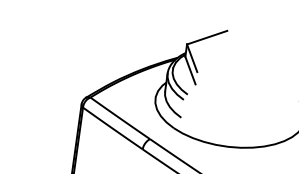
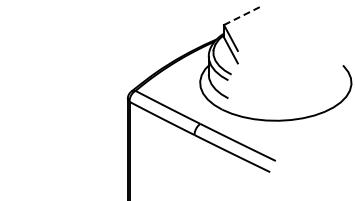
line: (207, 37) -> (243, 15), solid -> dashed

